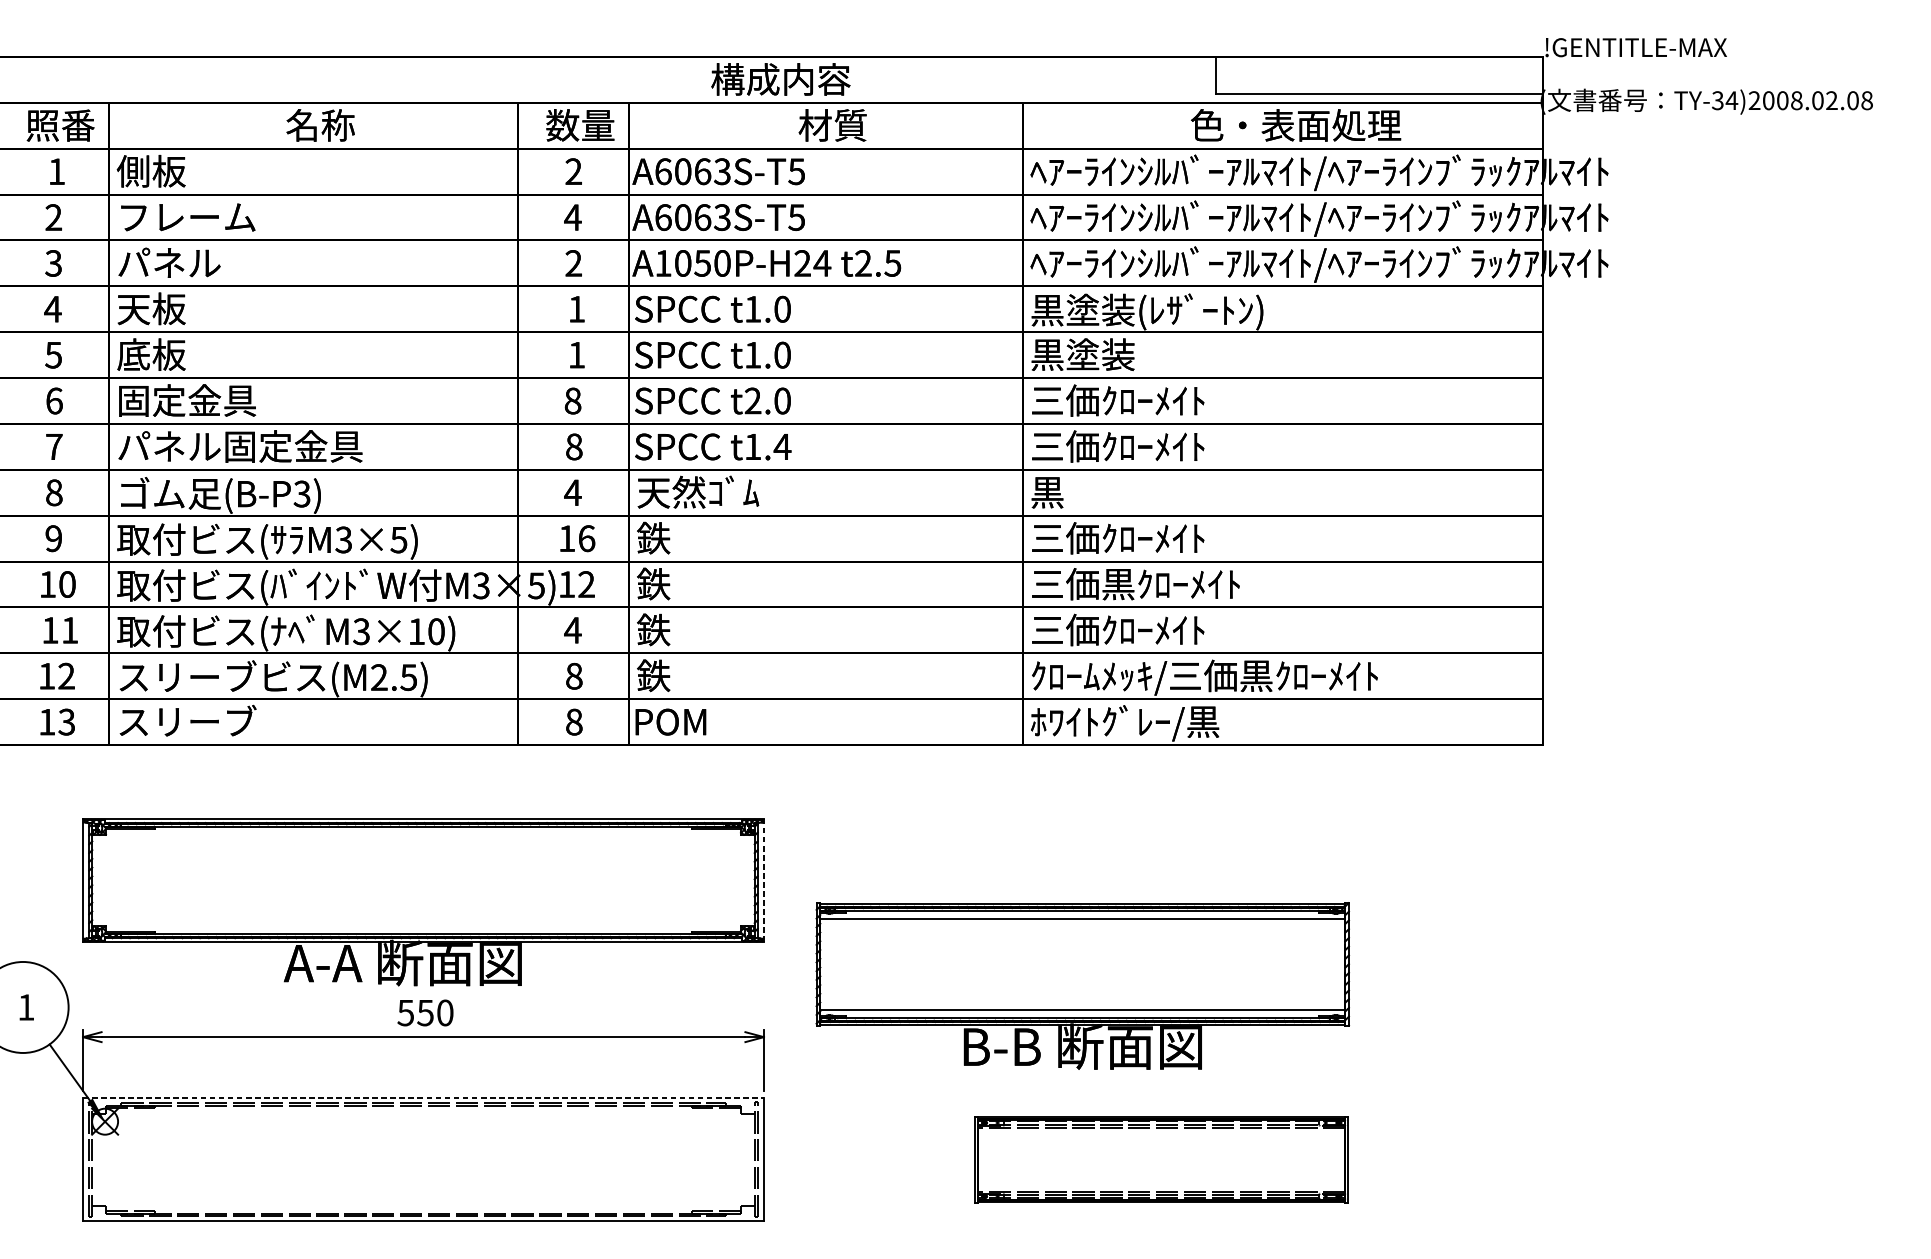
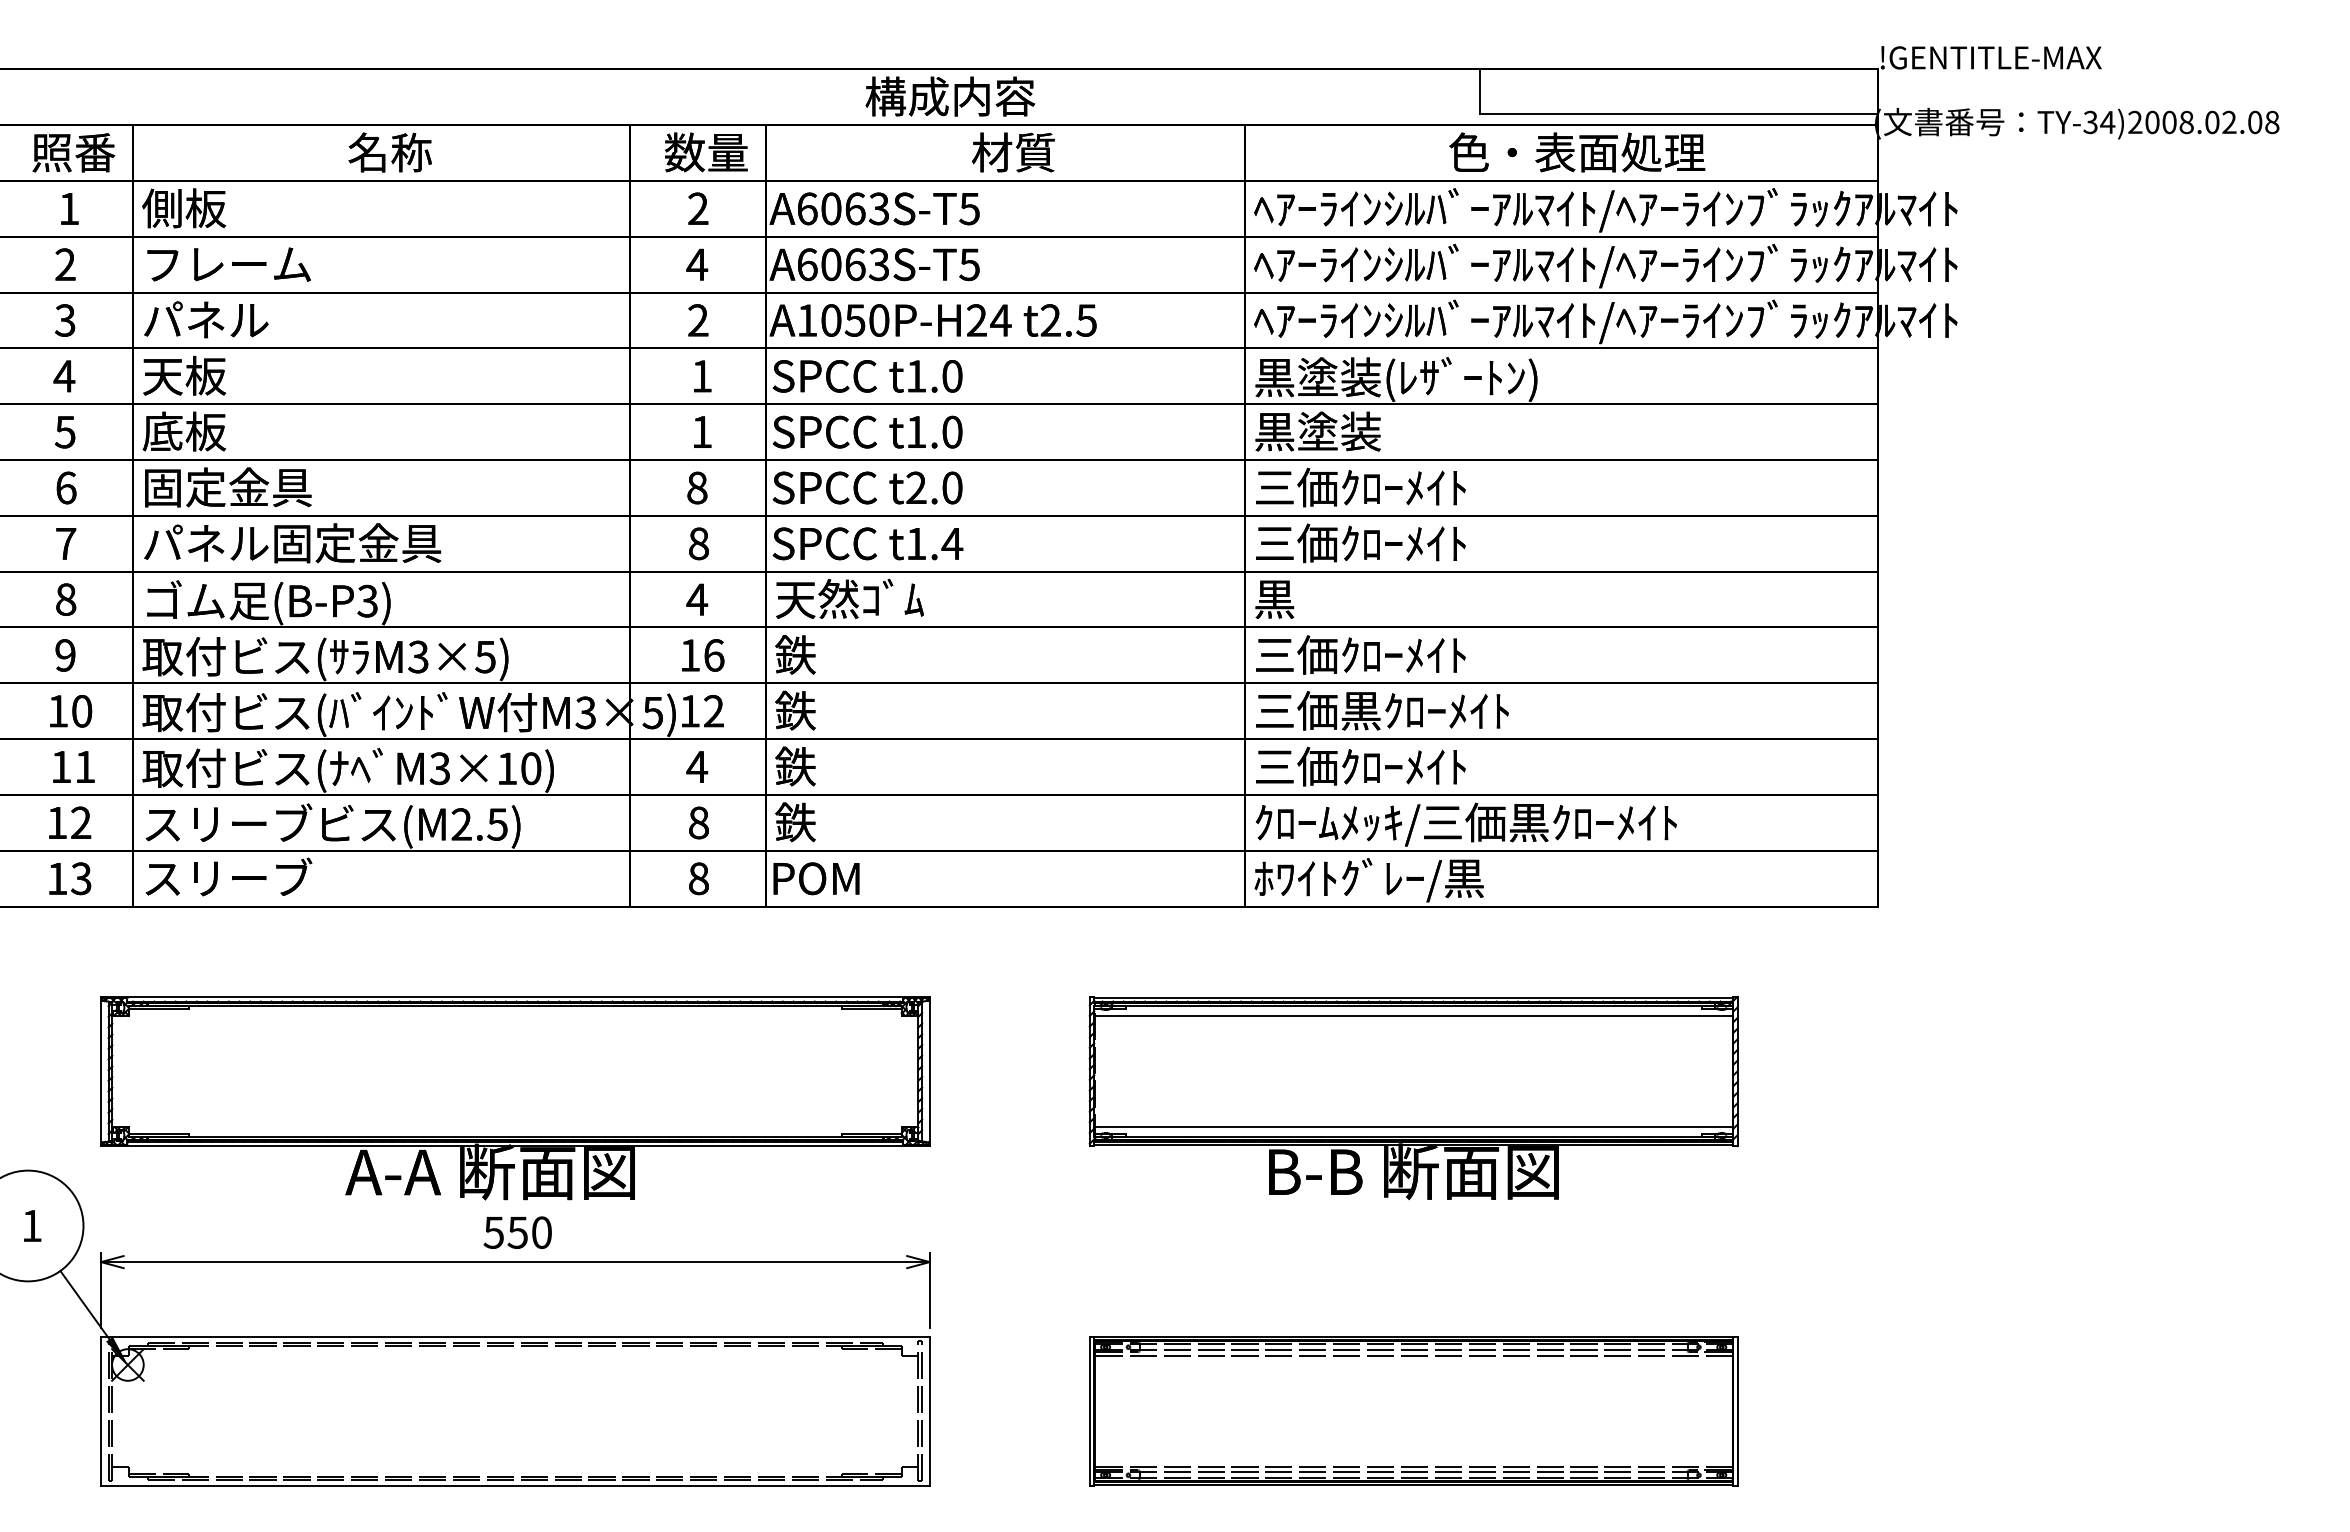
line: (763, 880) -> (929, 1071), dashed -> solid
part: (1082, 986) -> (1413, 1098), moved
line: (423, 1098) -> (515, 1336), dashed -> solid
part: (1161, 1159) -> (1413, 1411), size x1.43

